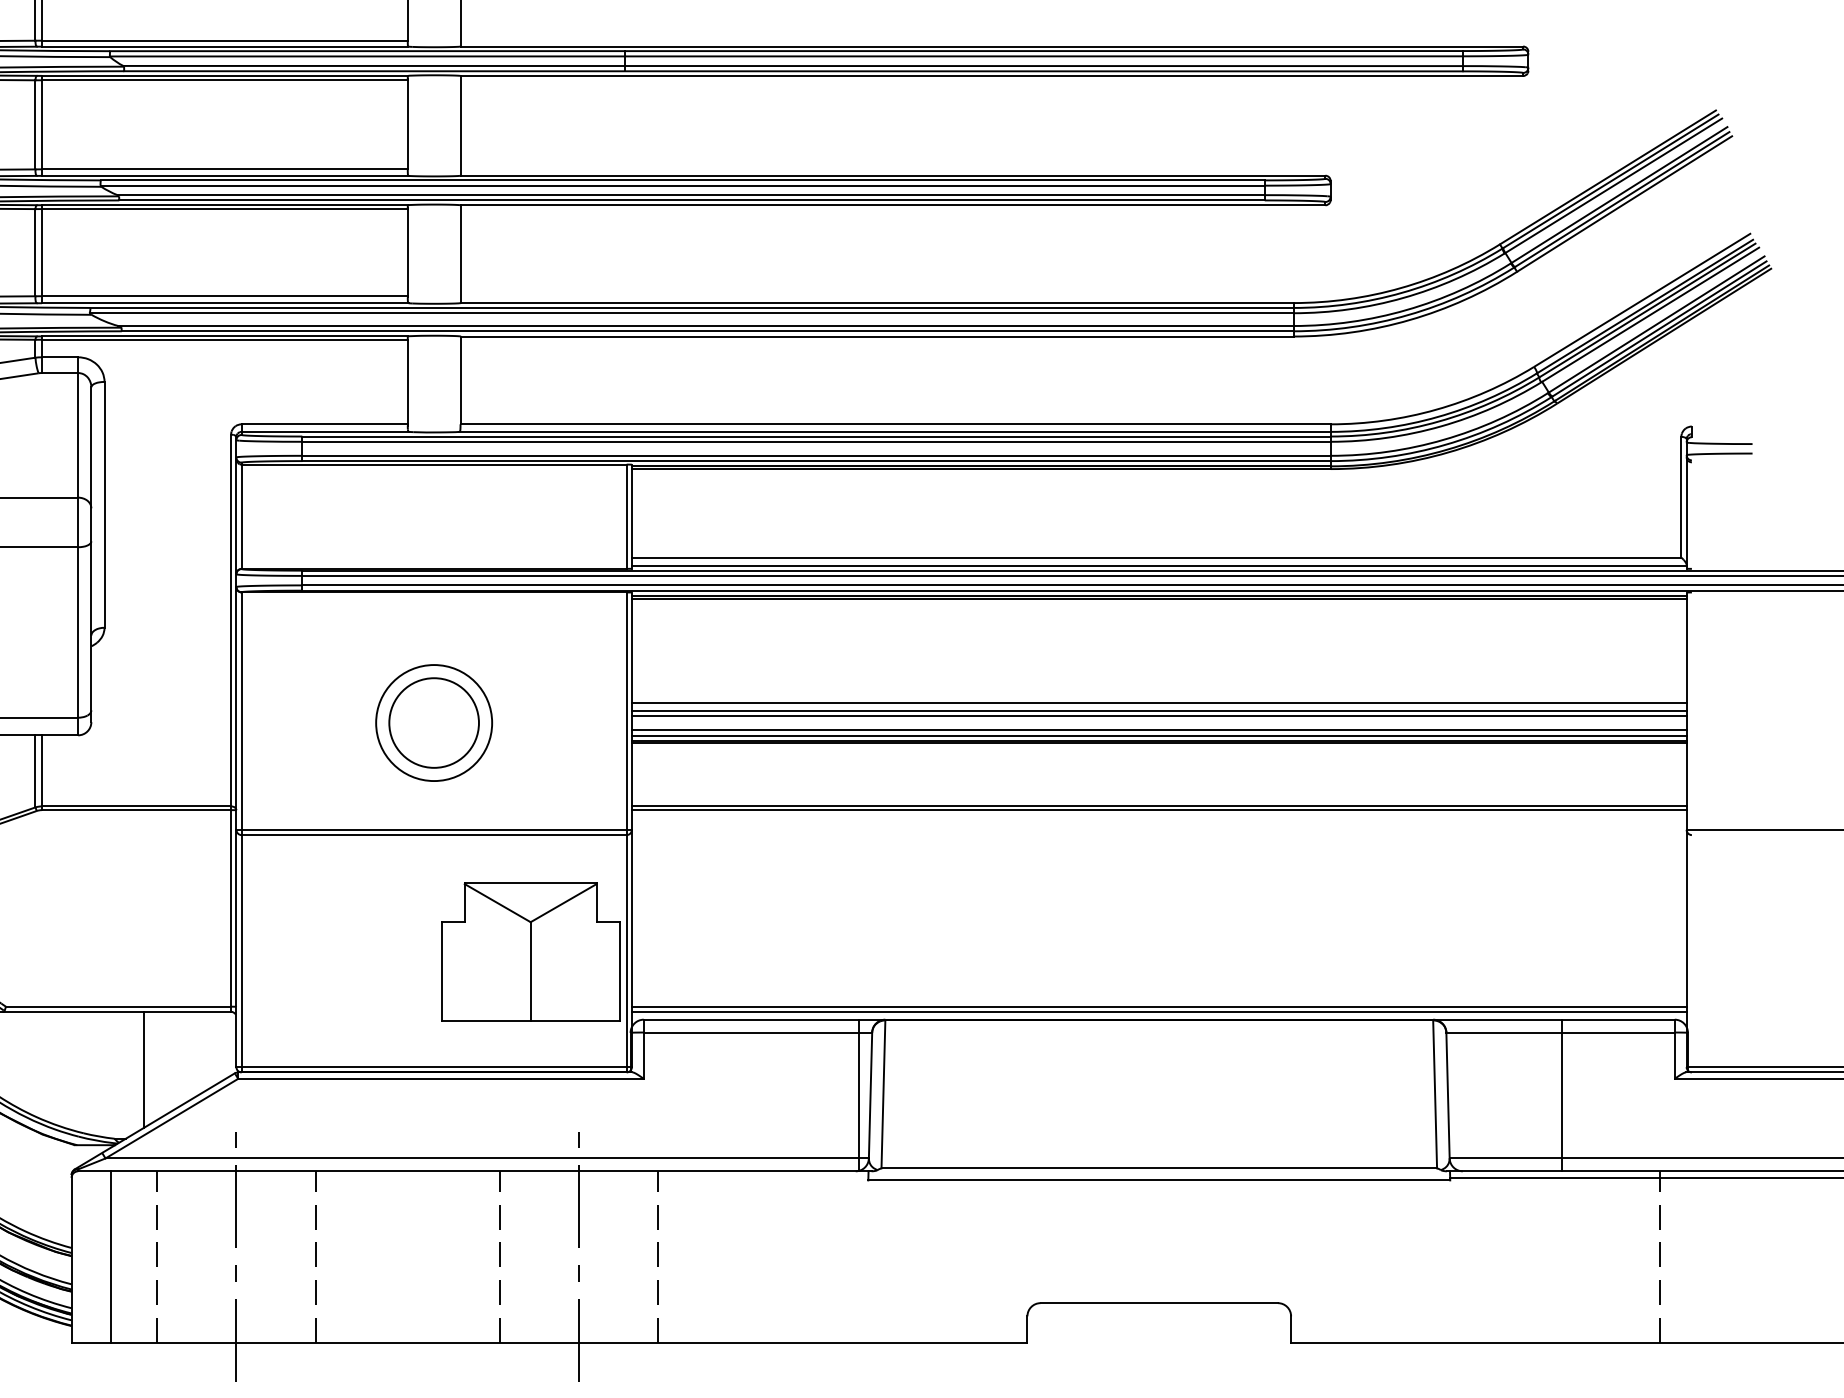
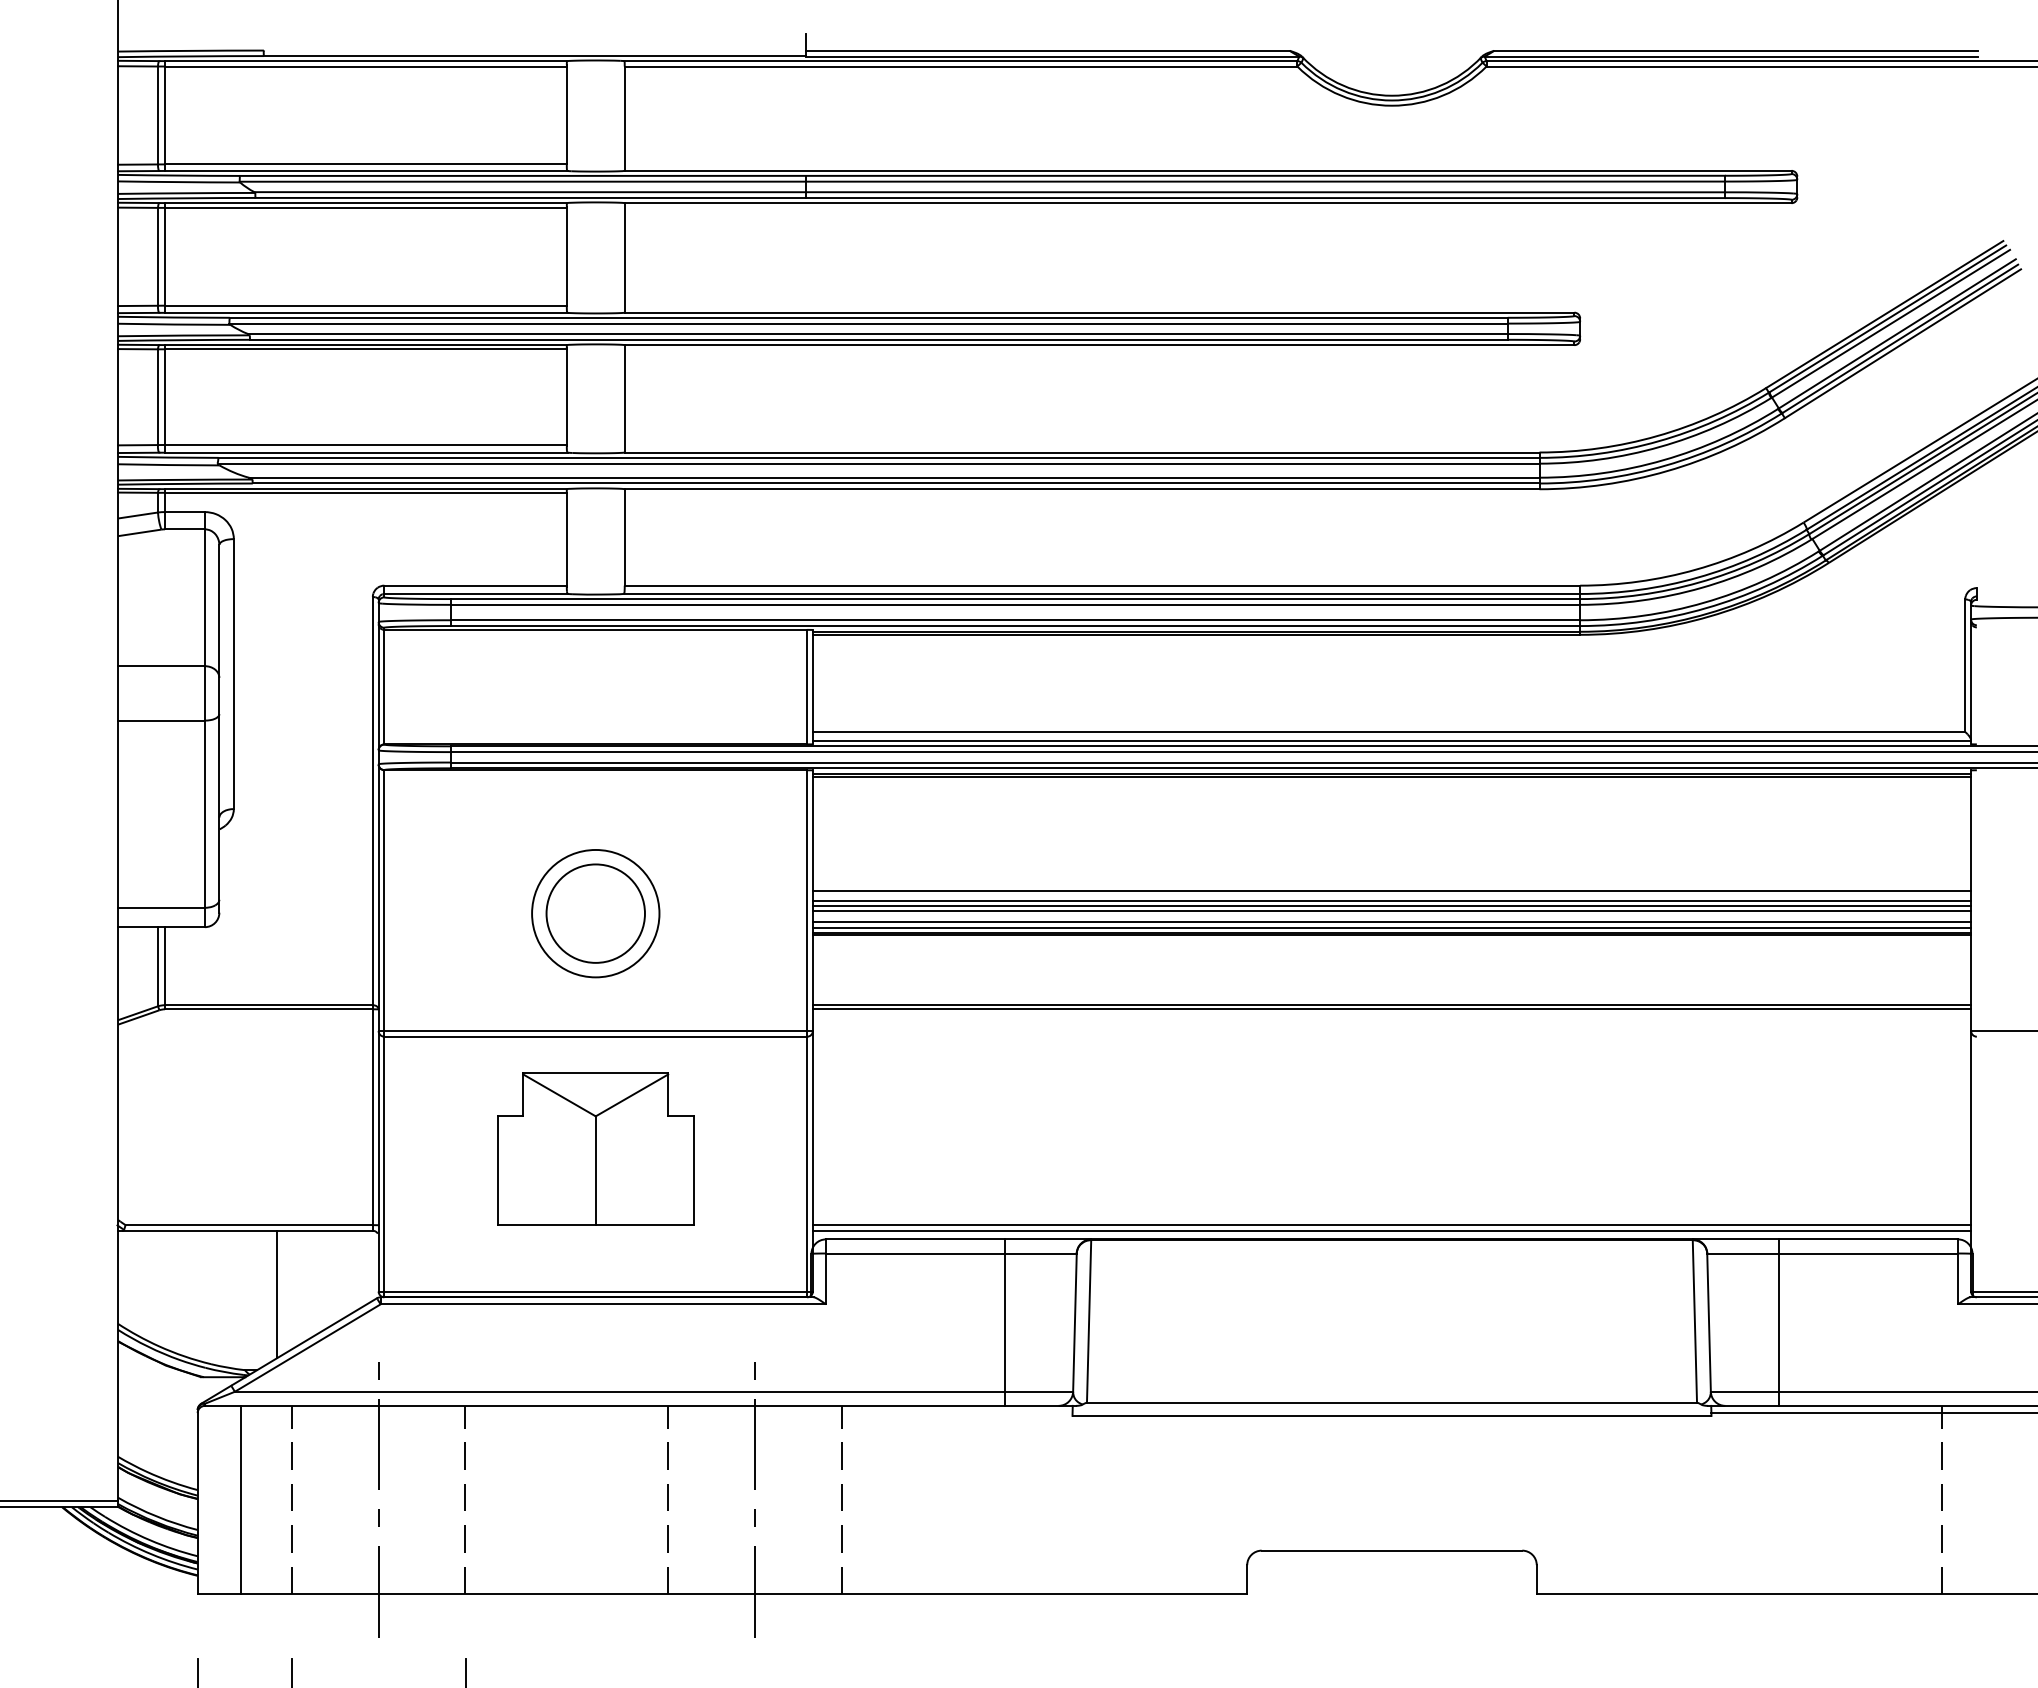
line: (1158, 721) -> (1391, 911), added
part: (530, 951) -> (595, 1148), moved
line: (858, 1095) -> (1004, 1322), moved
line: (1562, 1095) -> (1779, 1322), moved

